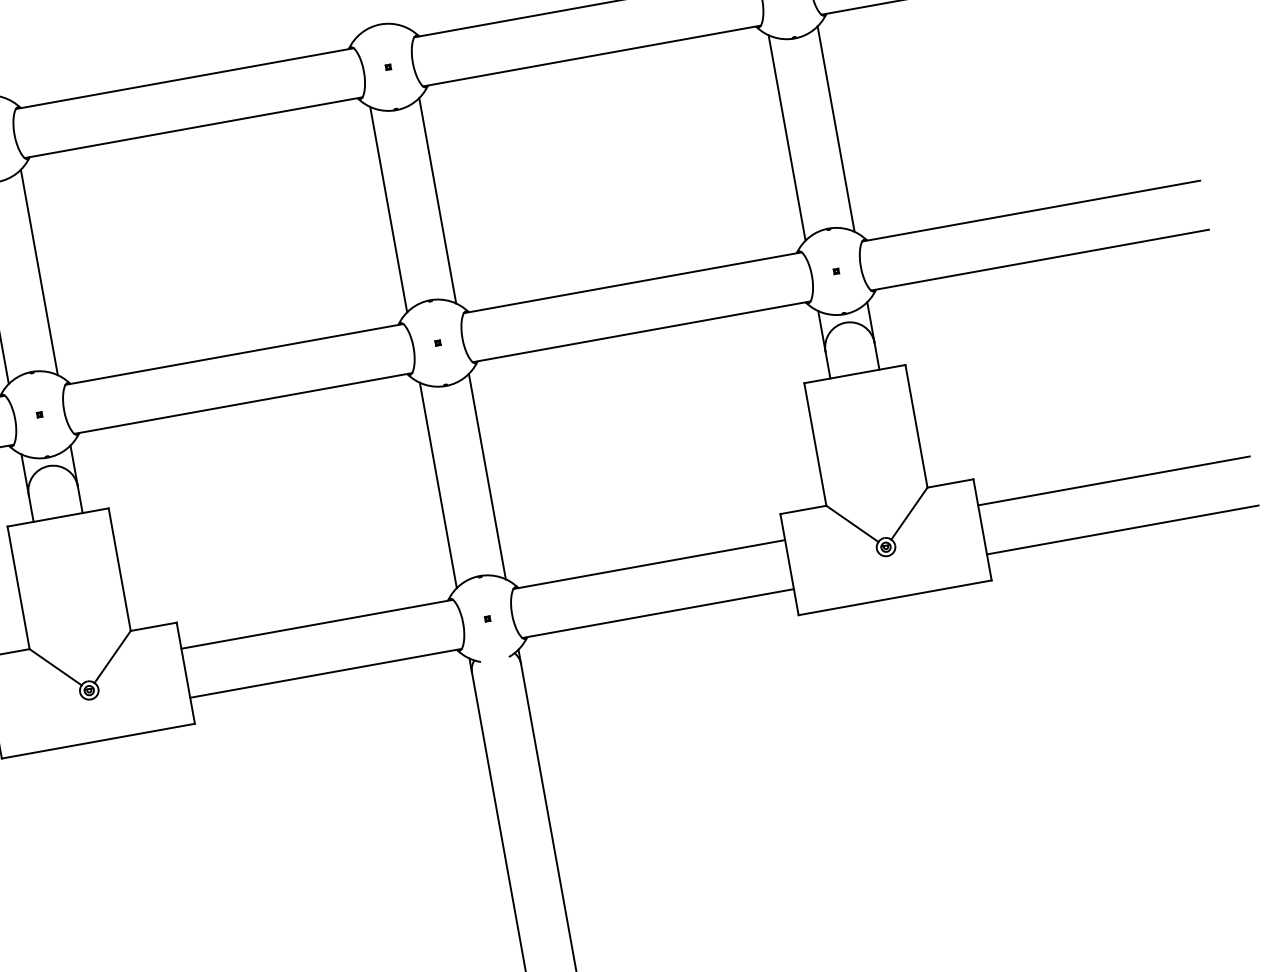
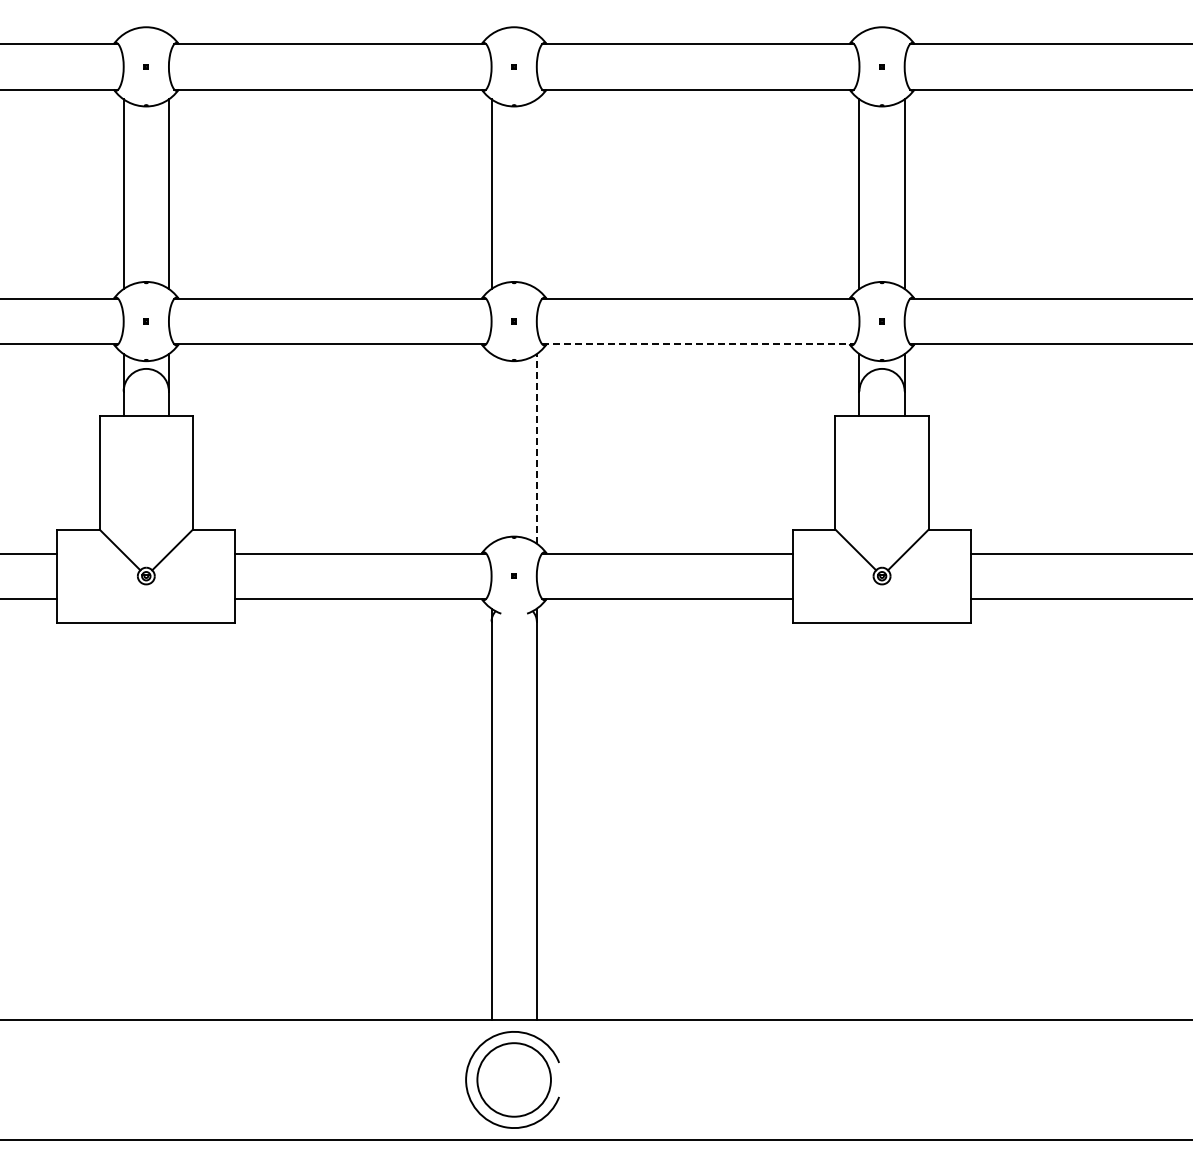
line: (437, 201) -> (536, 194), removed
line: (642, 332) -> (698, 344), solid -> dashed
line: (486, 476) -> (536, 448), solid -> dashed
line: (438, 485) -> (491, 448), removed

